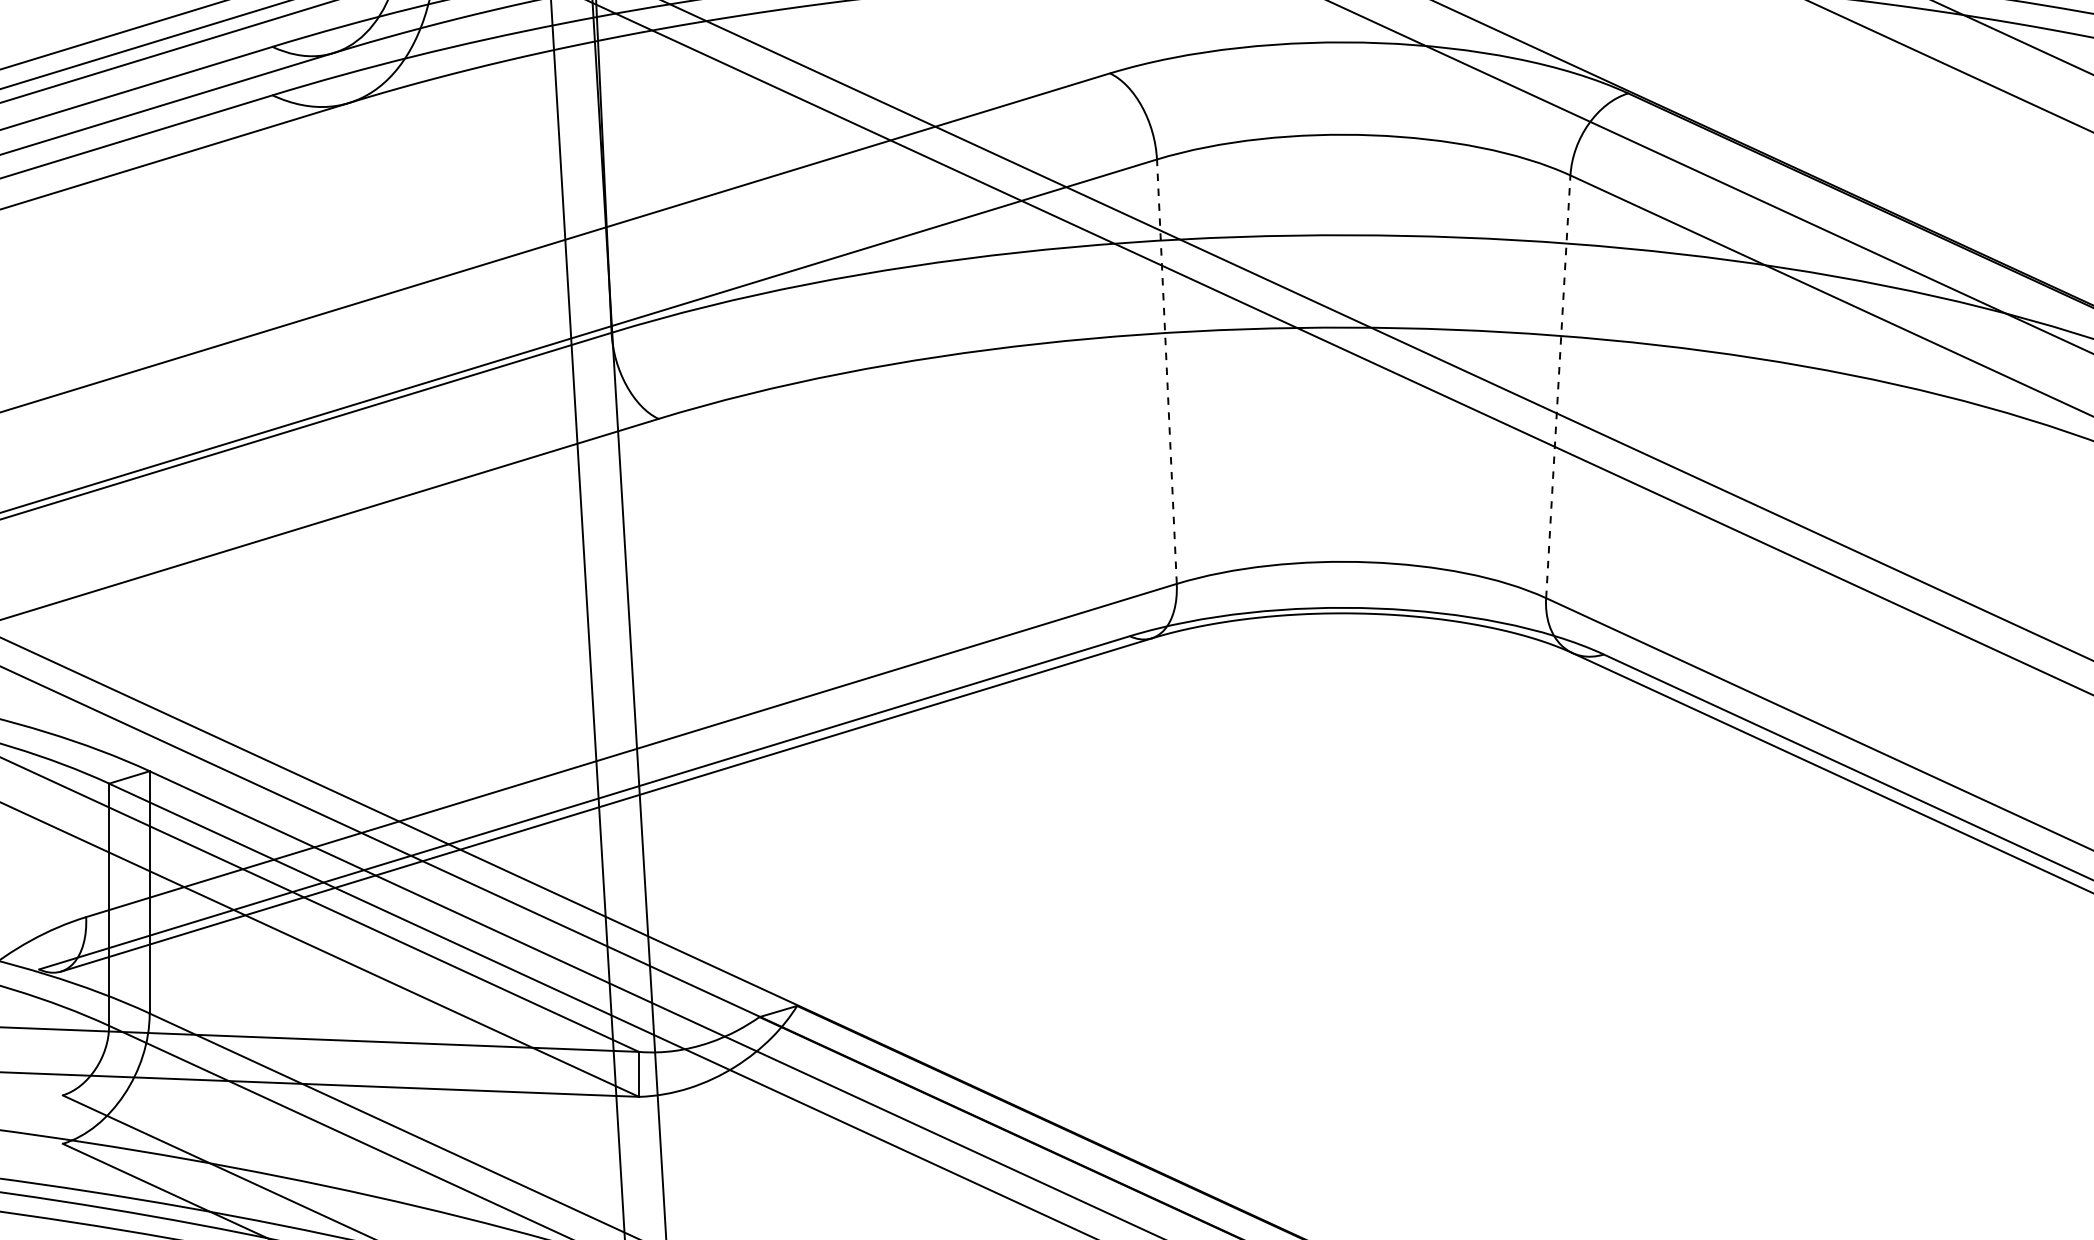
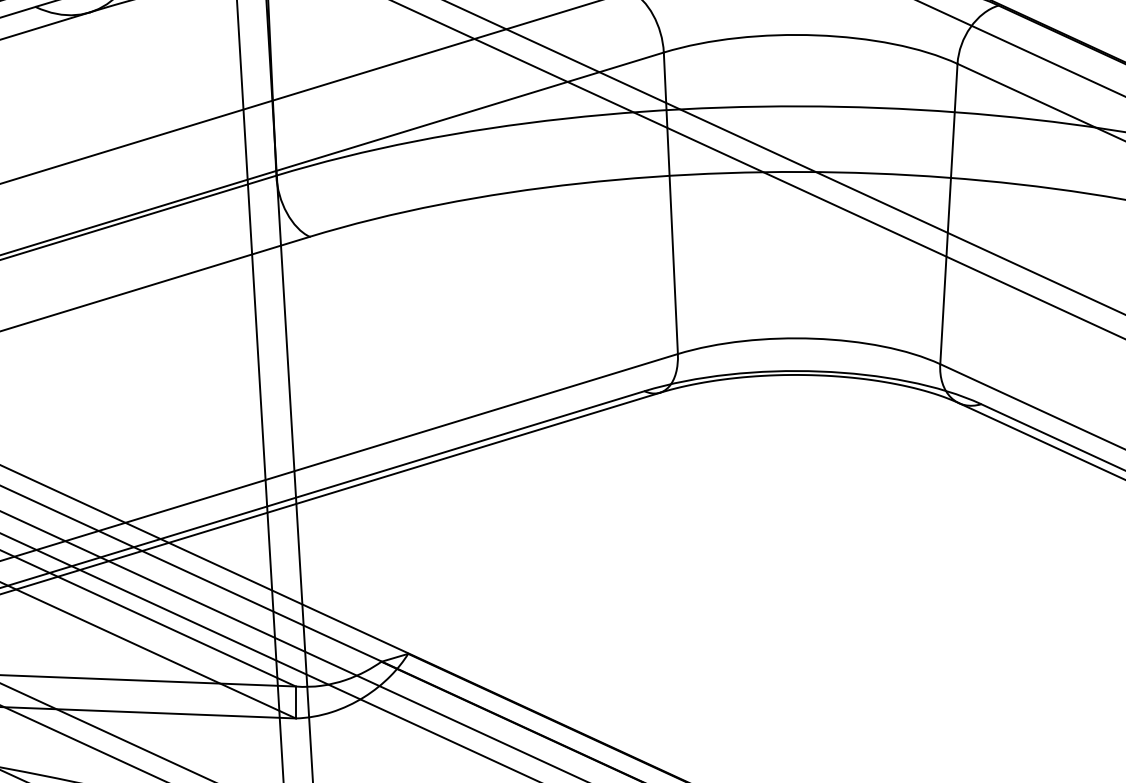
line: (1166, 371) -> (670, 203), dashed -> solid
line: (1558, 386) -> (949, 213), dashed -> solid

